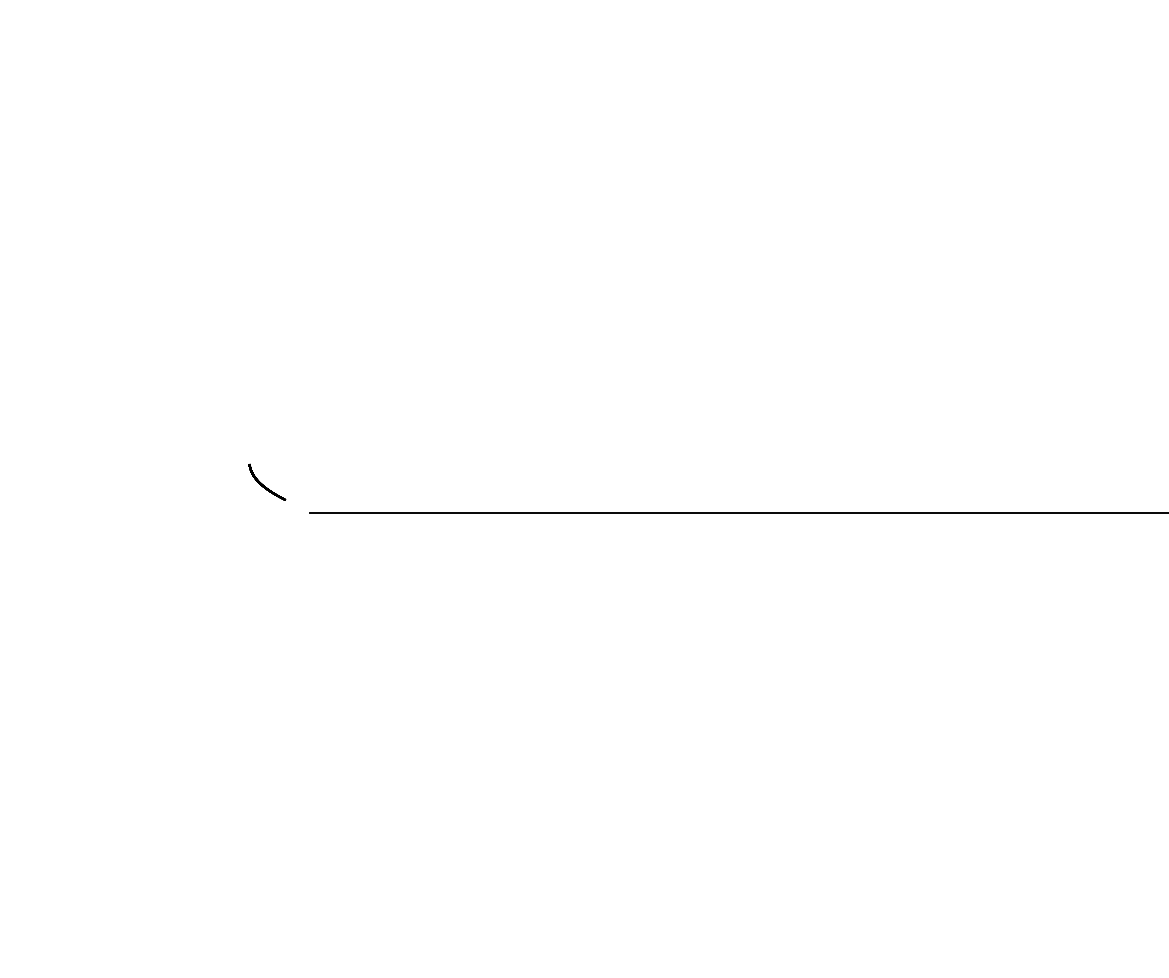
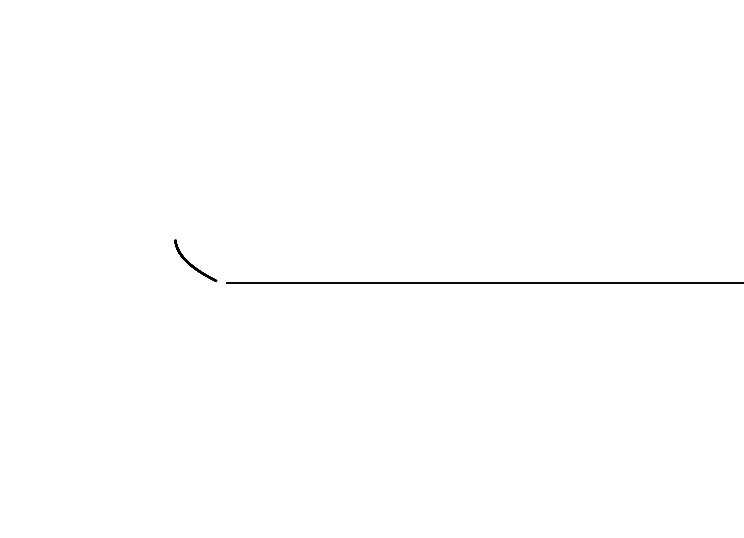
part: (267, 481) -> (195, 260), size x1.6

